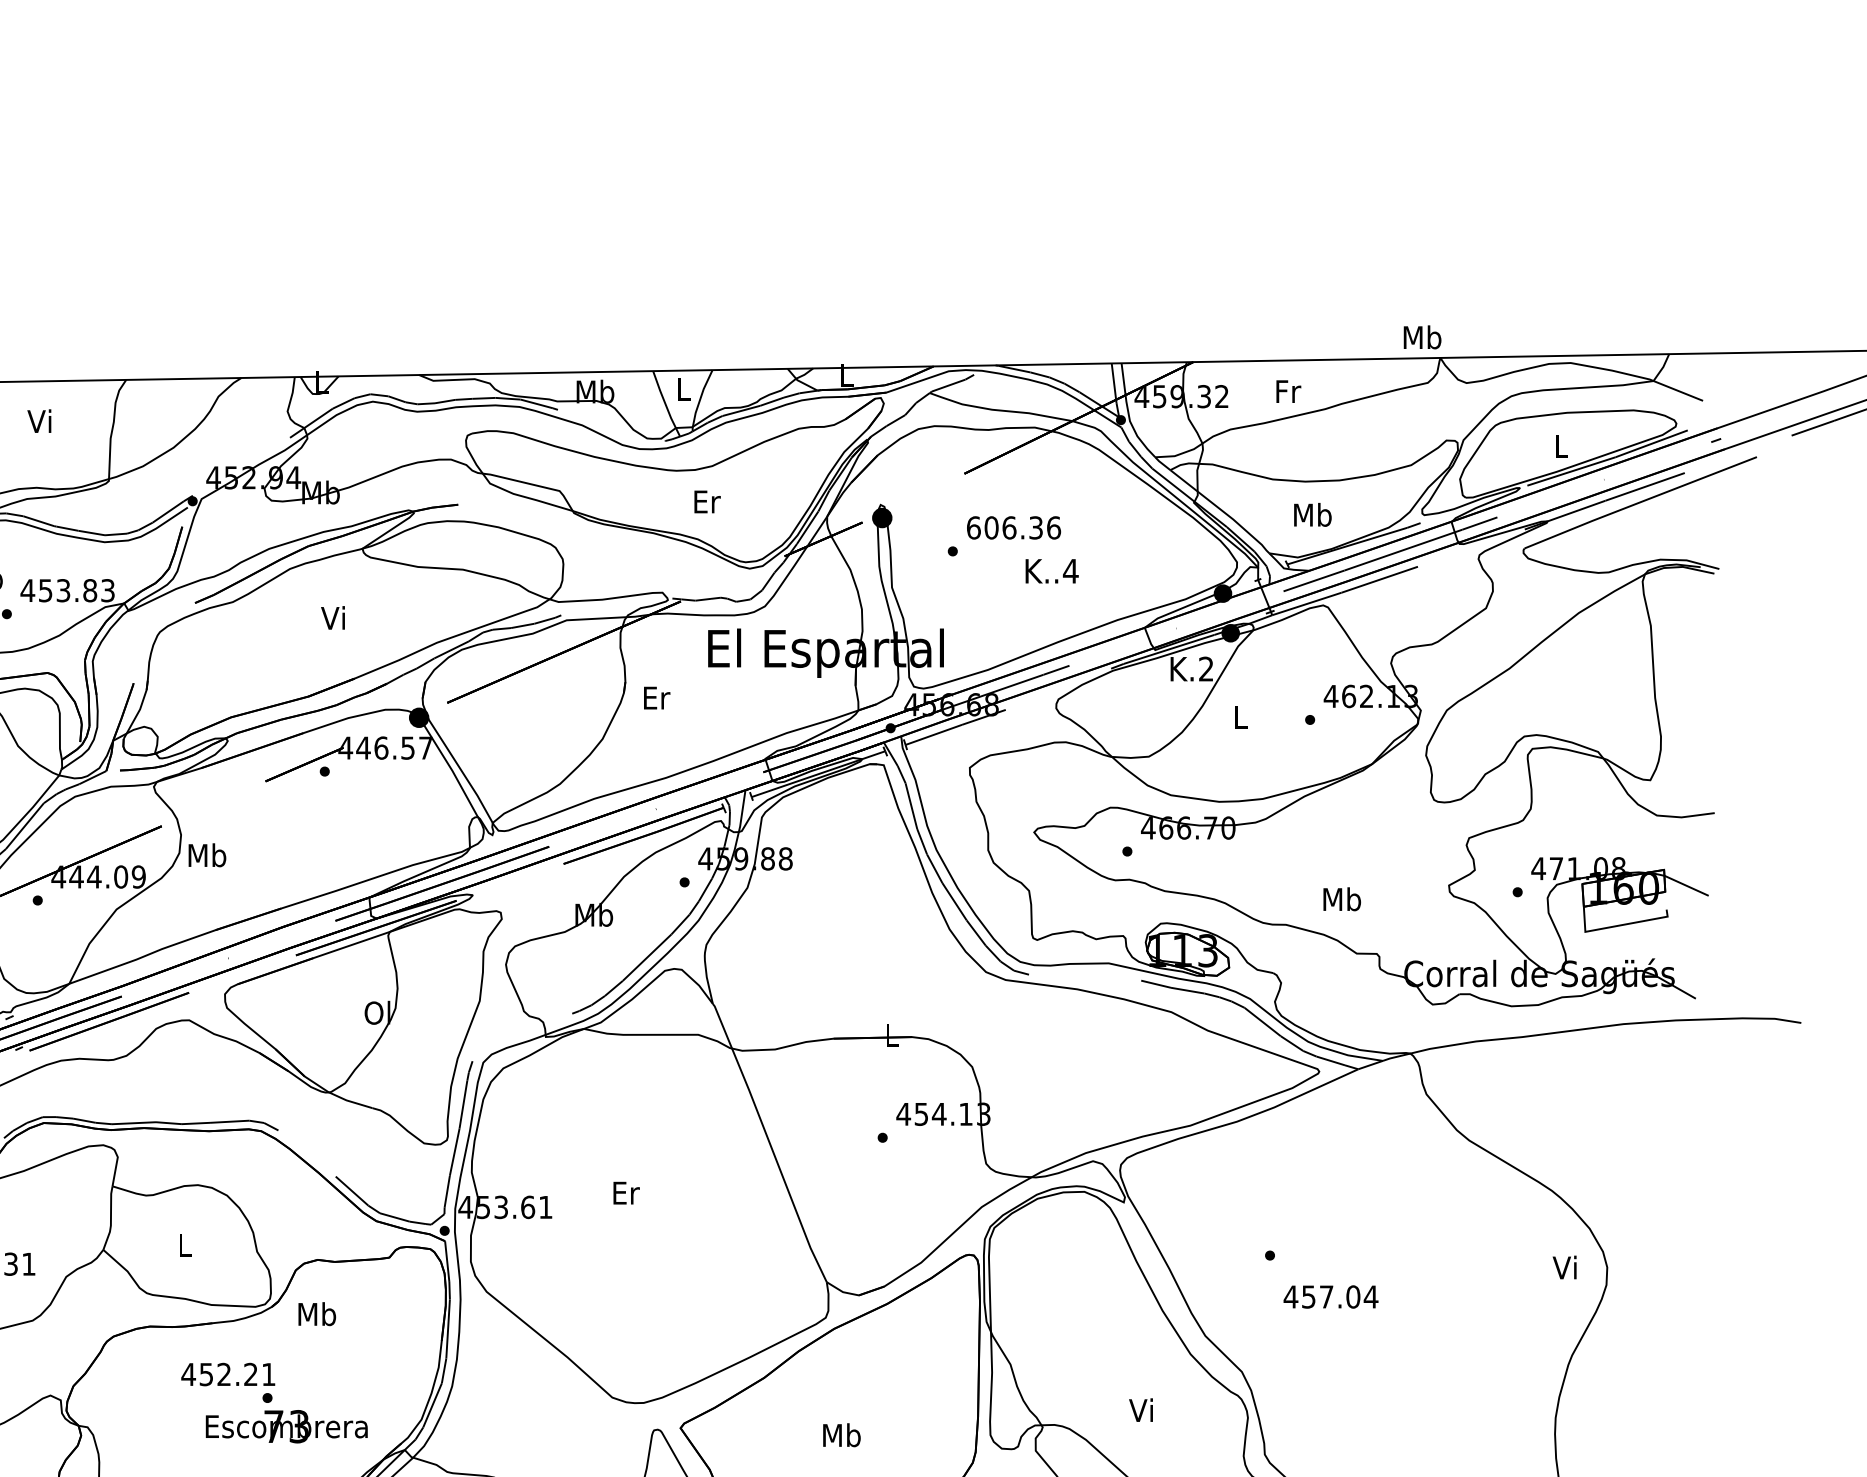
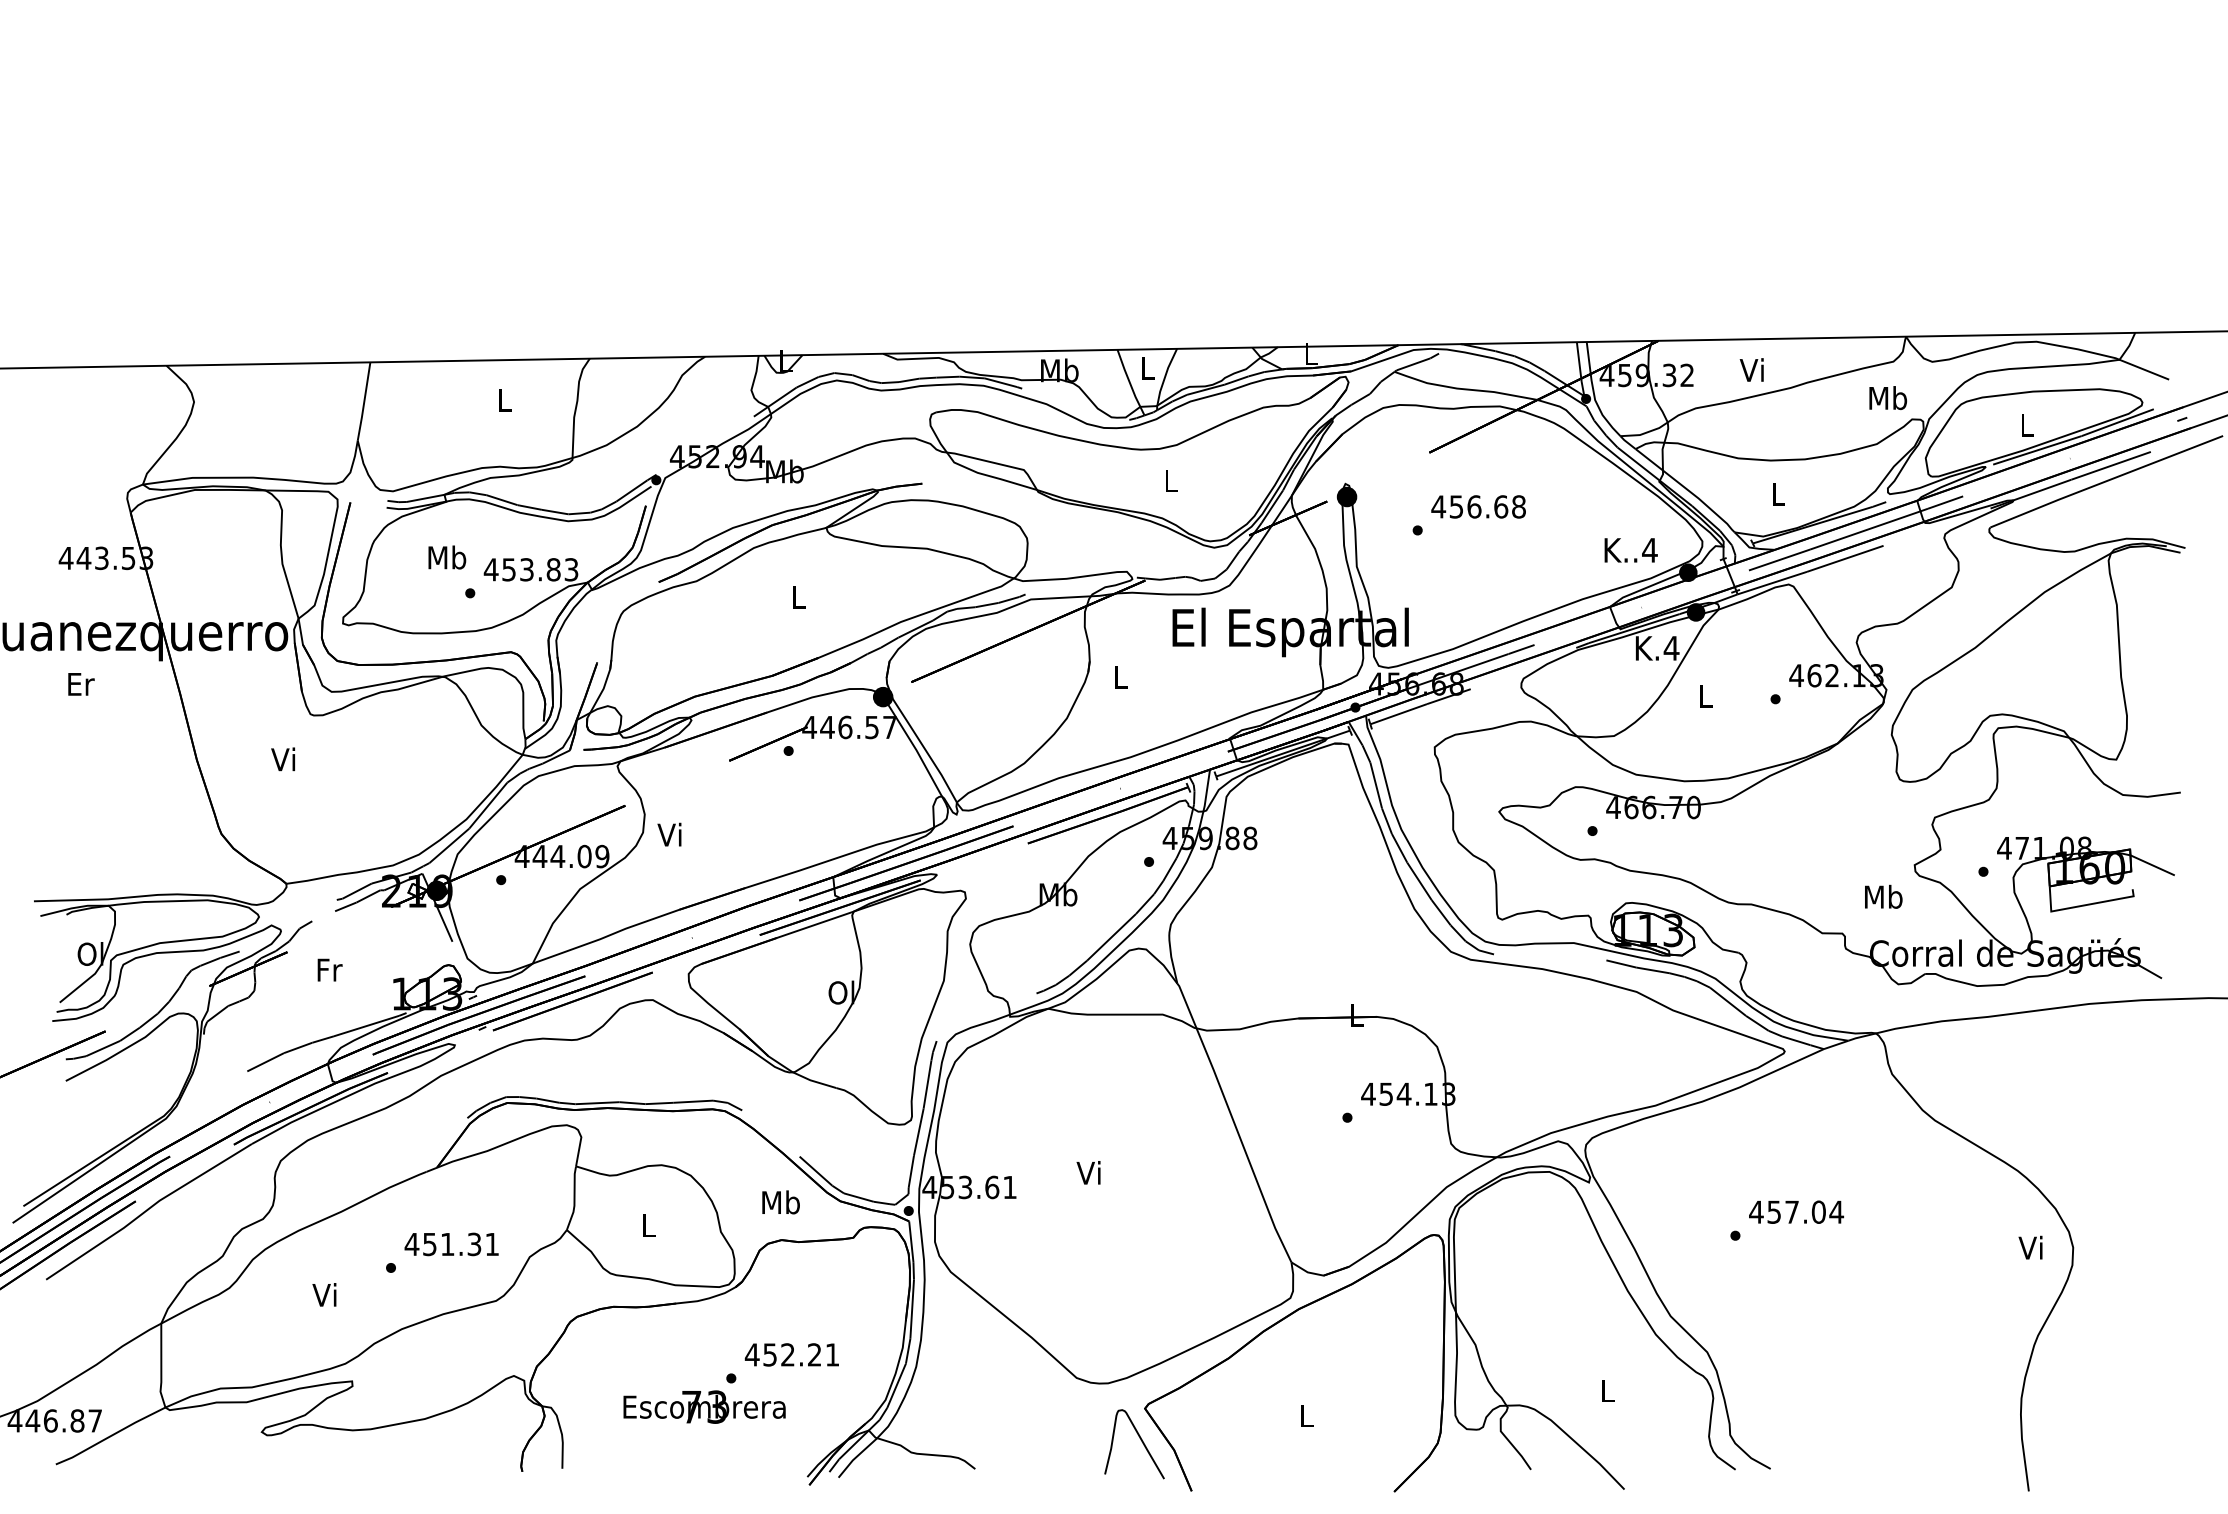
text: (1422, 336) -> (1888, 397), moved
text: (1287, 390) -> (1752, 369), Fr -> Vi
text: (39, 420) -> (502, 399), Vi -> L
text: (708, 501) -> (1172, 480), Er -> L
text: (1313, 514) -> (1778, 493), Mb -> L
text: (1013, 527) -> (1478, 506), 606.36 -> 456.68
text: (1051, 571) -> (1630, 550), moved
text: (332, 617) -> (796, 596), Vi -> L
text: (1206, 668) -> (1671, 647), K.2 -> K.4
text: (657, 698) -> (1121, 677), Er -> L
text: (206, 854) -> (670, 834), Mb -> Vi
text: (1341, 898) -> (1883, 896), moved
text: (626, 1192) -> (1090, 1172), Er -> Vi
text: (1331, 1296) -> (1796, 1211), moved
text: (316, 1314) -> (780, 1202), moved
text: (227, 1374) -> (791, 1354), moved
text: (1141, 1410) -> (1606, 1390), Vi -> L
text: (286, 1426) -> (704, 1406), moved
text: (841, 1435) -> (1306, 1415), Mb -> L

